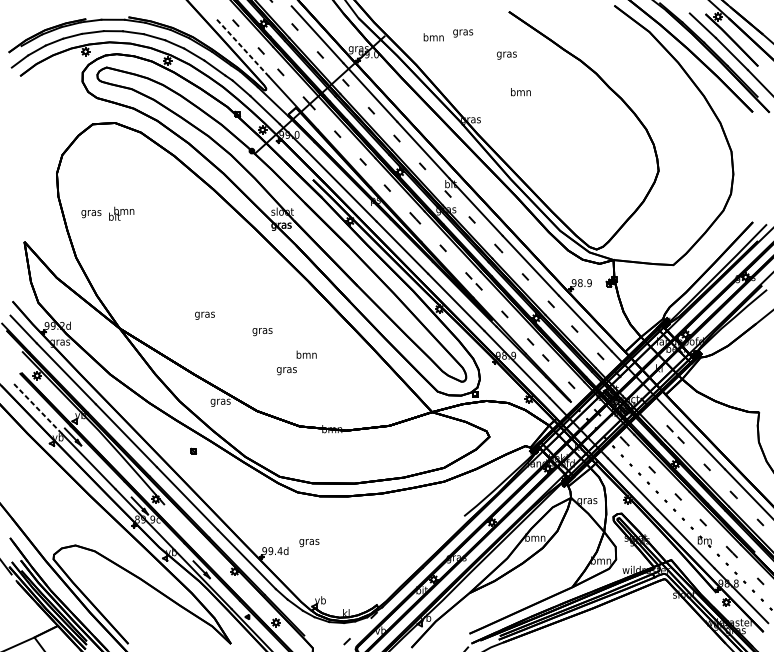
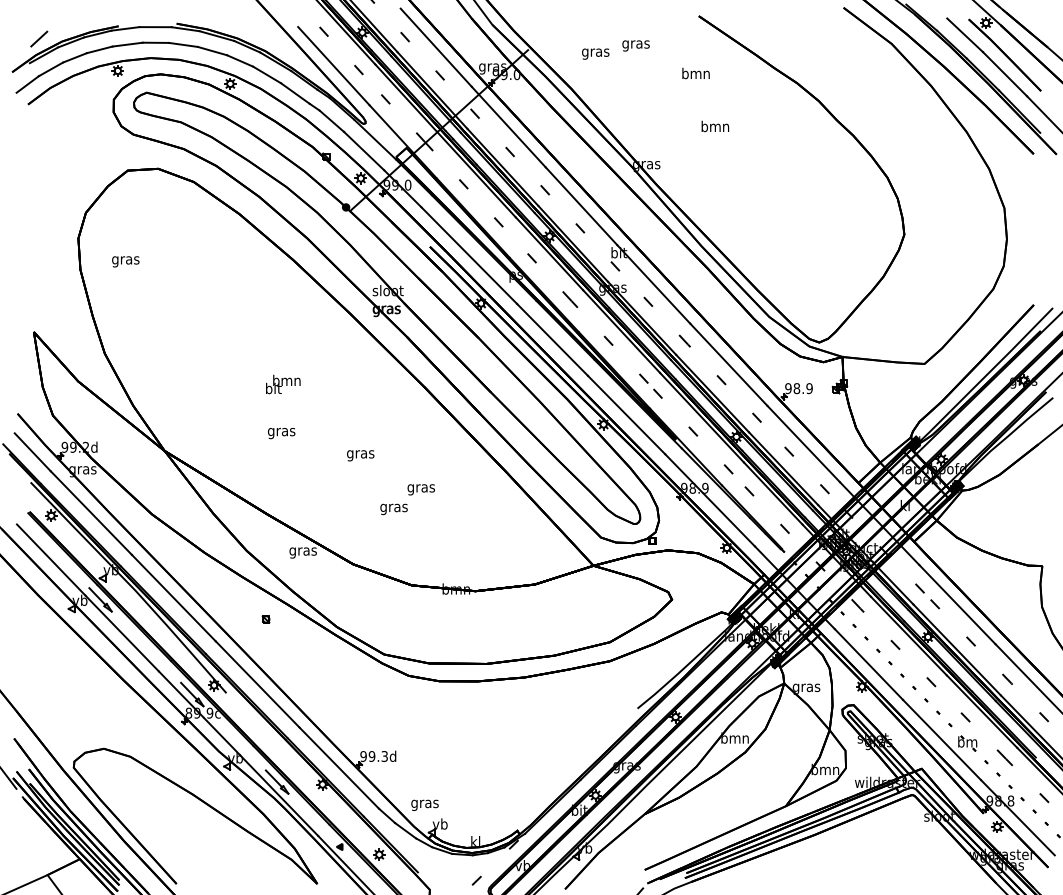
line: (28, 28) -> (39, 38), added
text: (433, 38) -> (595, 52), bmn -> gras
line: (243, 48) -> (334, 66), dashed -> solid
text: (506, 54) -> (695, 74), gras -> bmn
text: (91, 213) -> (125, 261), moved
text: (121, 213) -> (283, 384), moved
text: (306, 355) -> (420, 488), bmn -> gras
line: (36, 407) -> (50, 559), dashed -> solid
text: (309, 542) -> (424, 804), moved
text: (279, 551) -> (384, 756), 99.4d -> 99.3d

